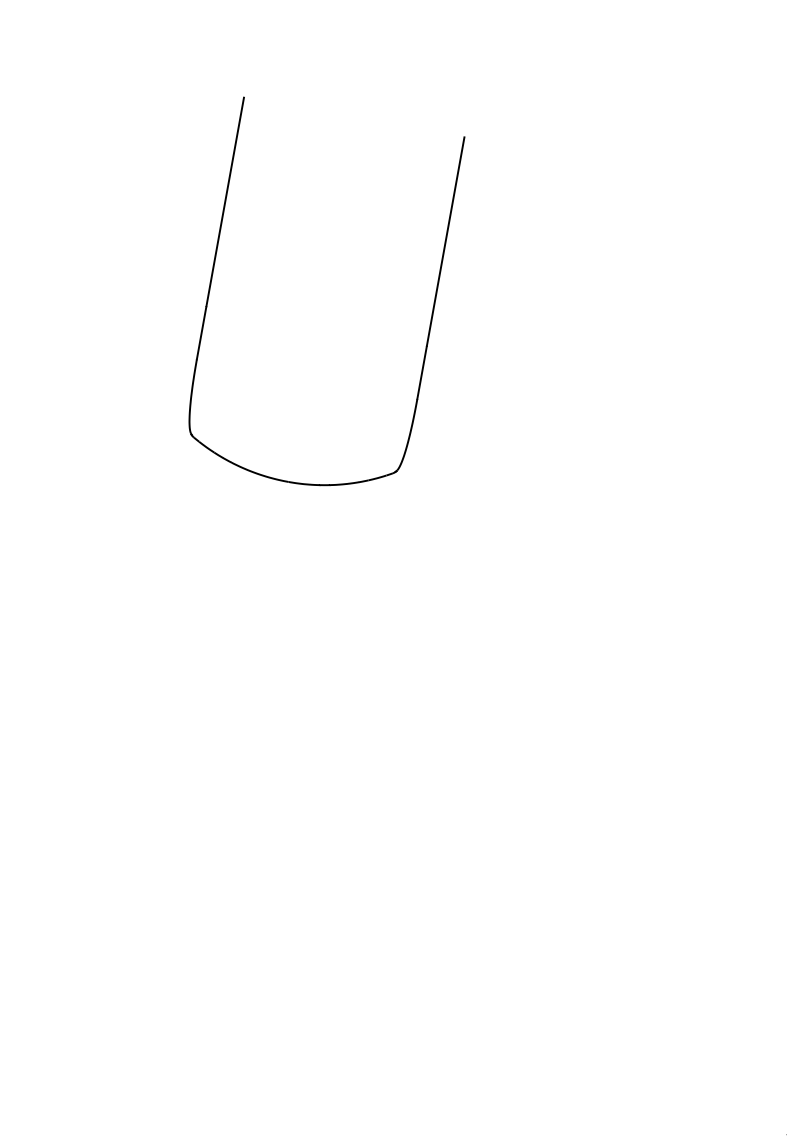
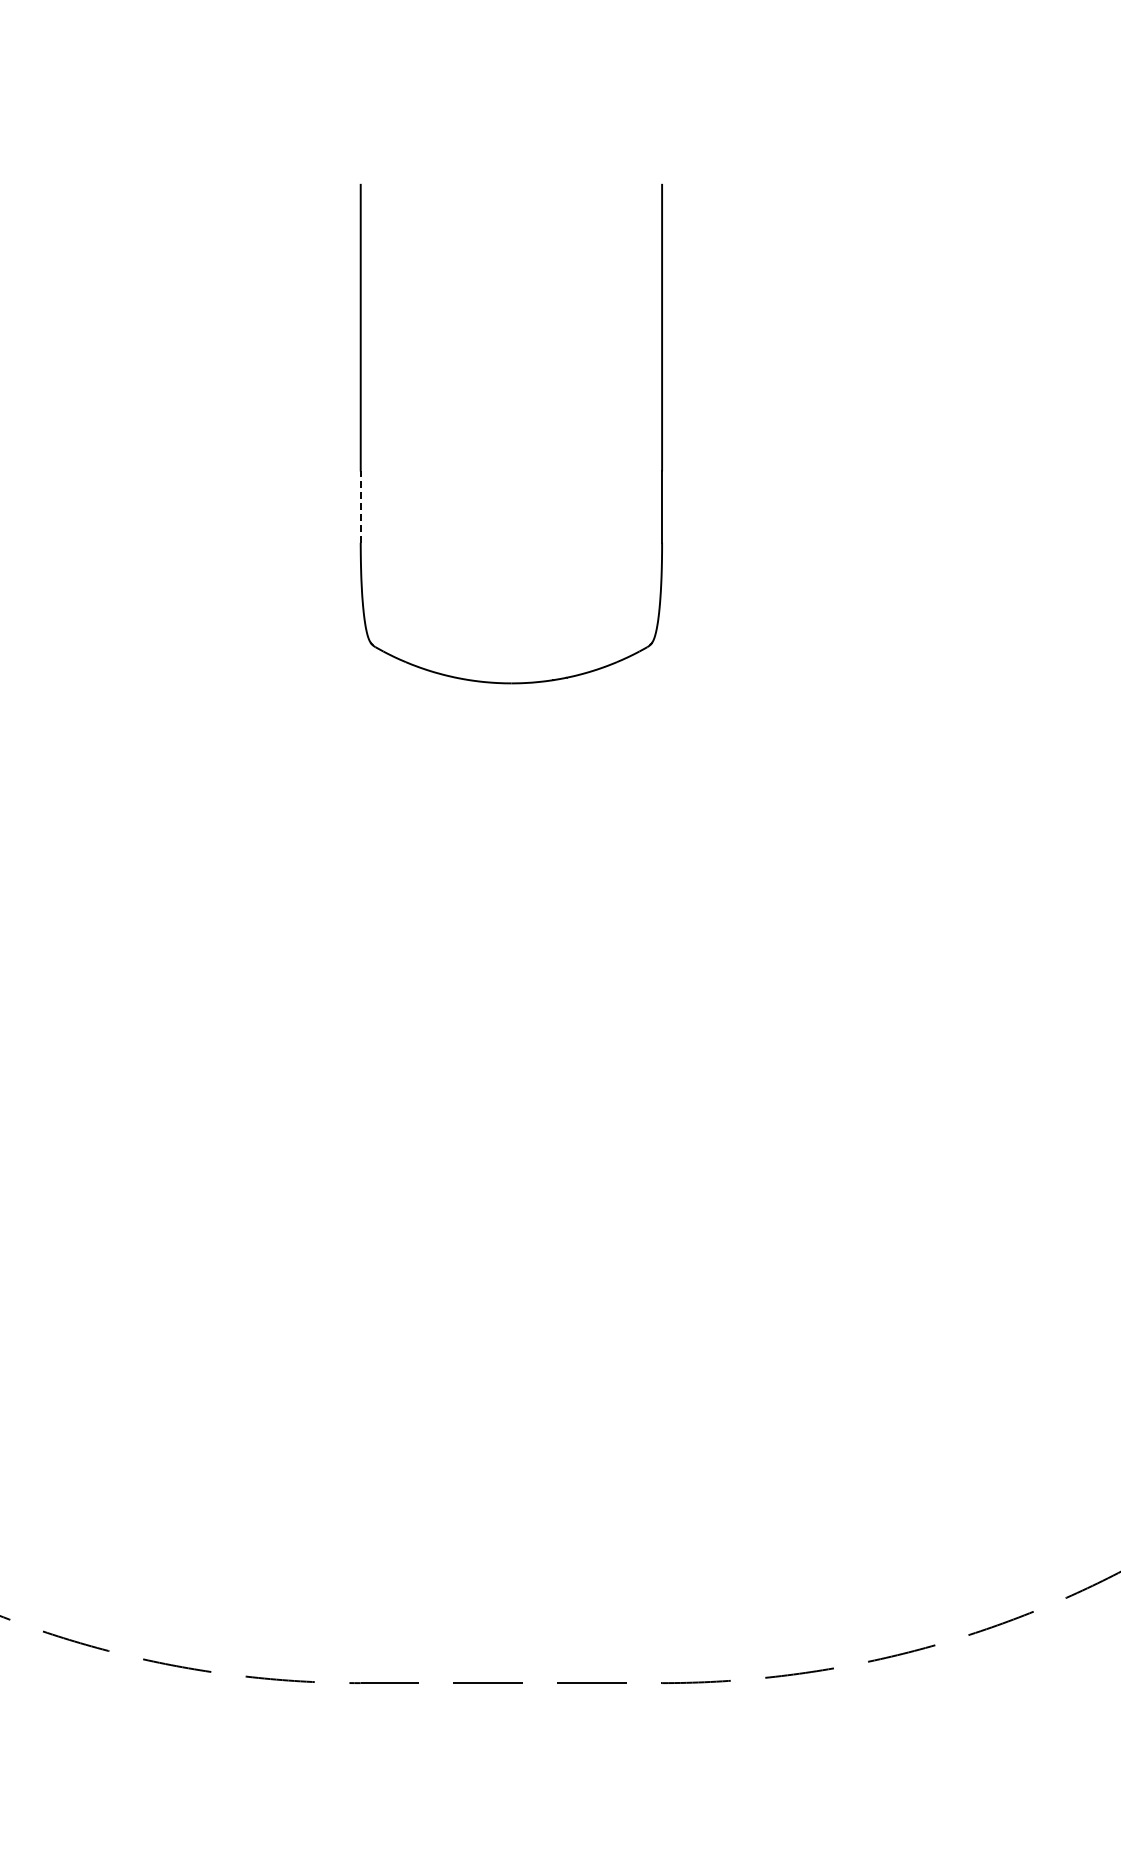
line: (201, 333) -> (360, 507), solid -> dashed

